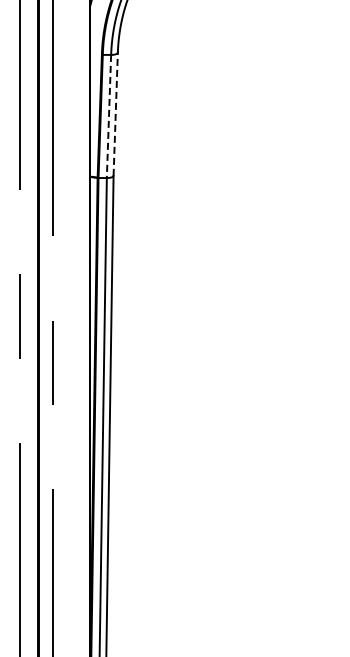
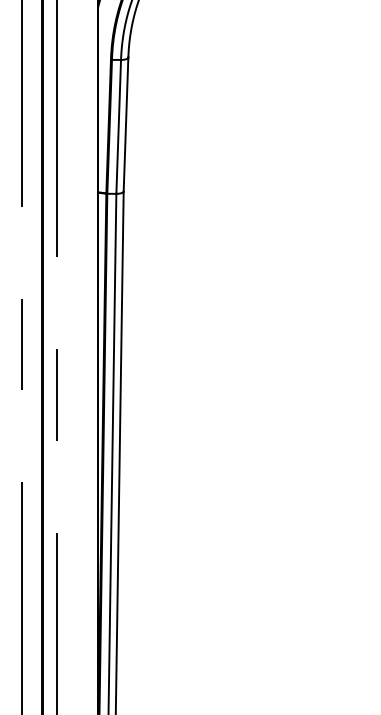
line: (115, 114) -> (125, 124), dashed -> solid
line: (108, 116) -> (118, 126), dashed -> solid

